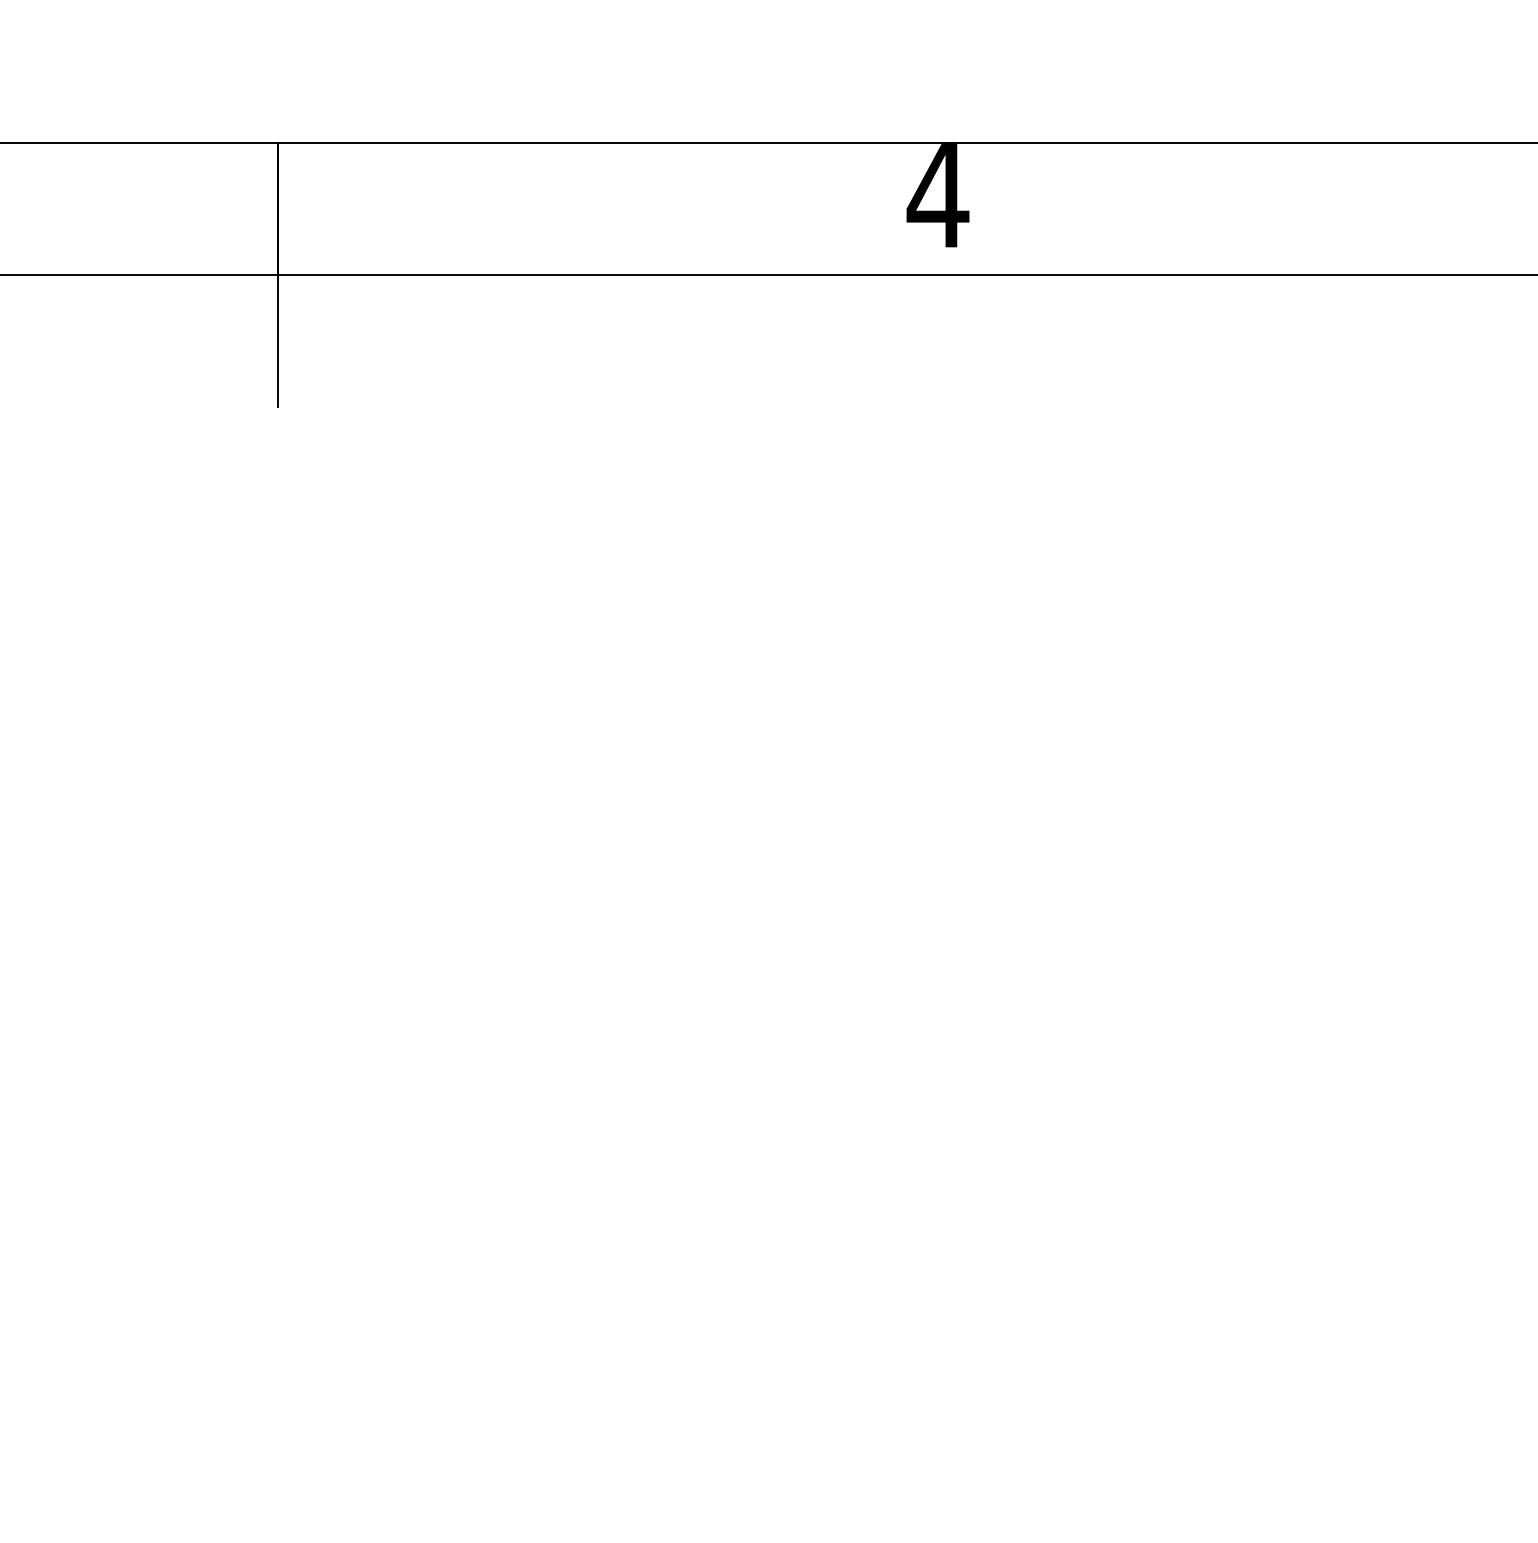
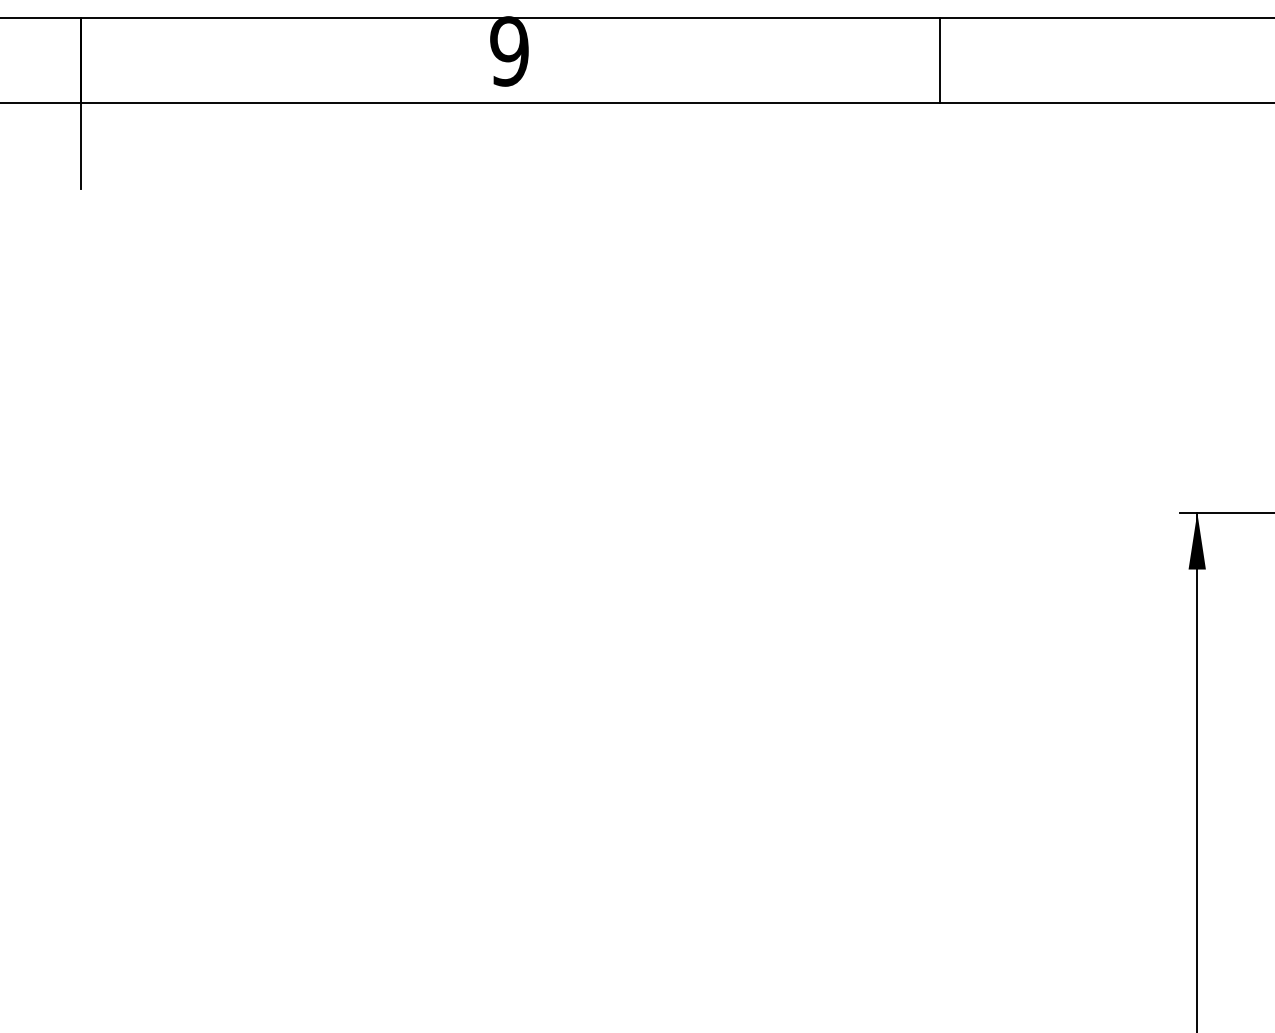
text: (938, 194) -> (509, 51), 4 -> 9

